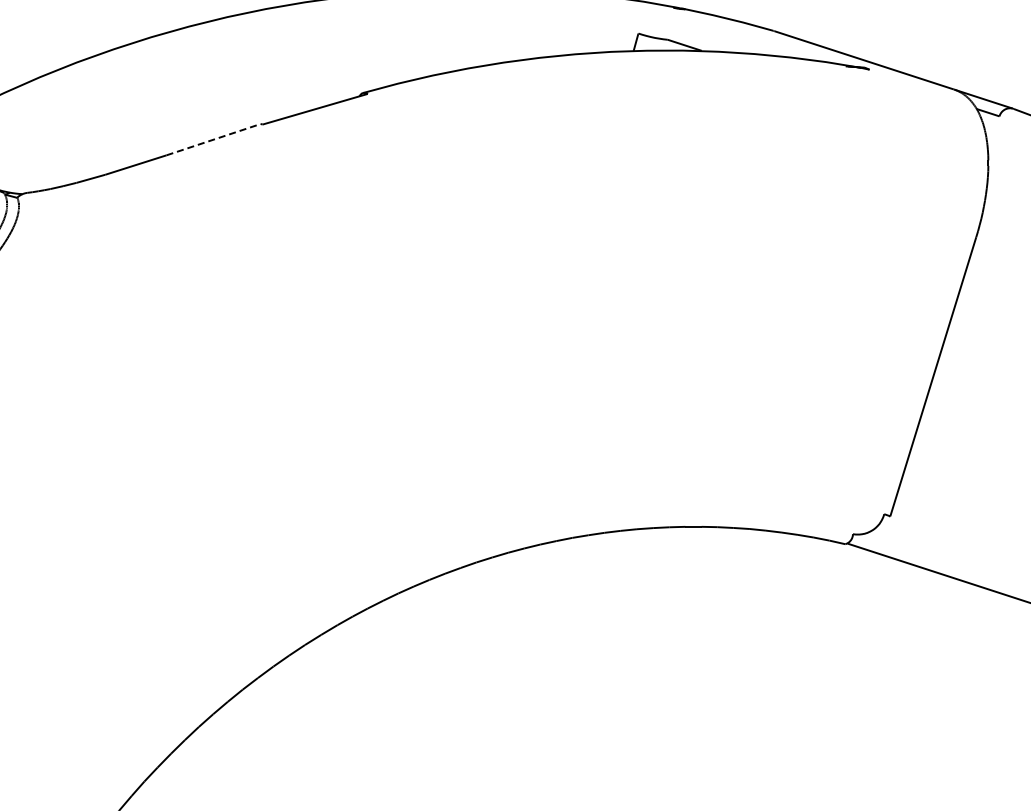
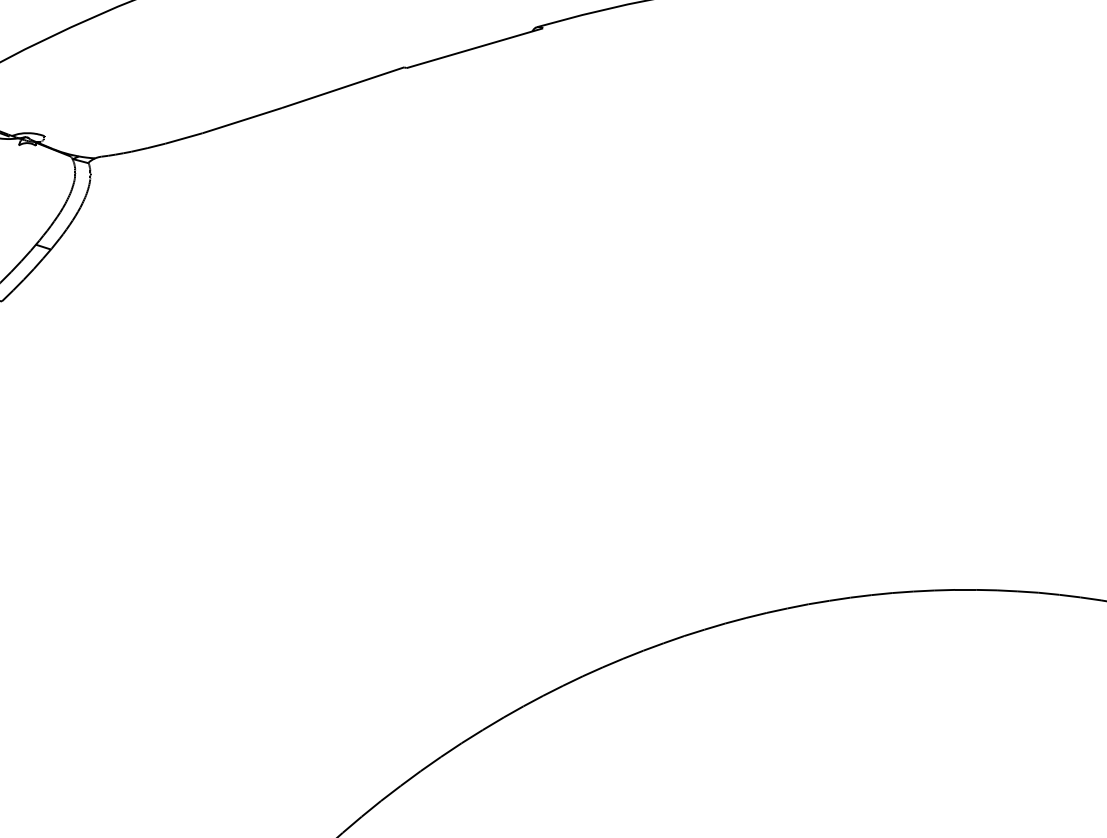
line: (213, 139) -> (342, 87), dashed -> solid

